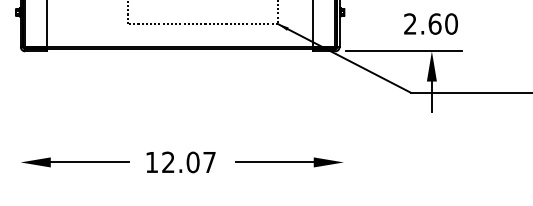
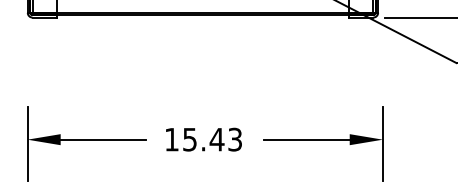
text: (188, 162) -> (212, 139), 12.07 -> 15.43
line: (20, 166) -> (27, 144), added
line: (343, 166) -> (382, 144), added

